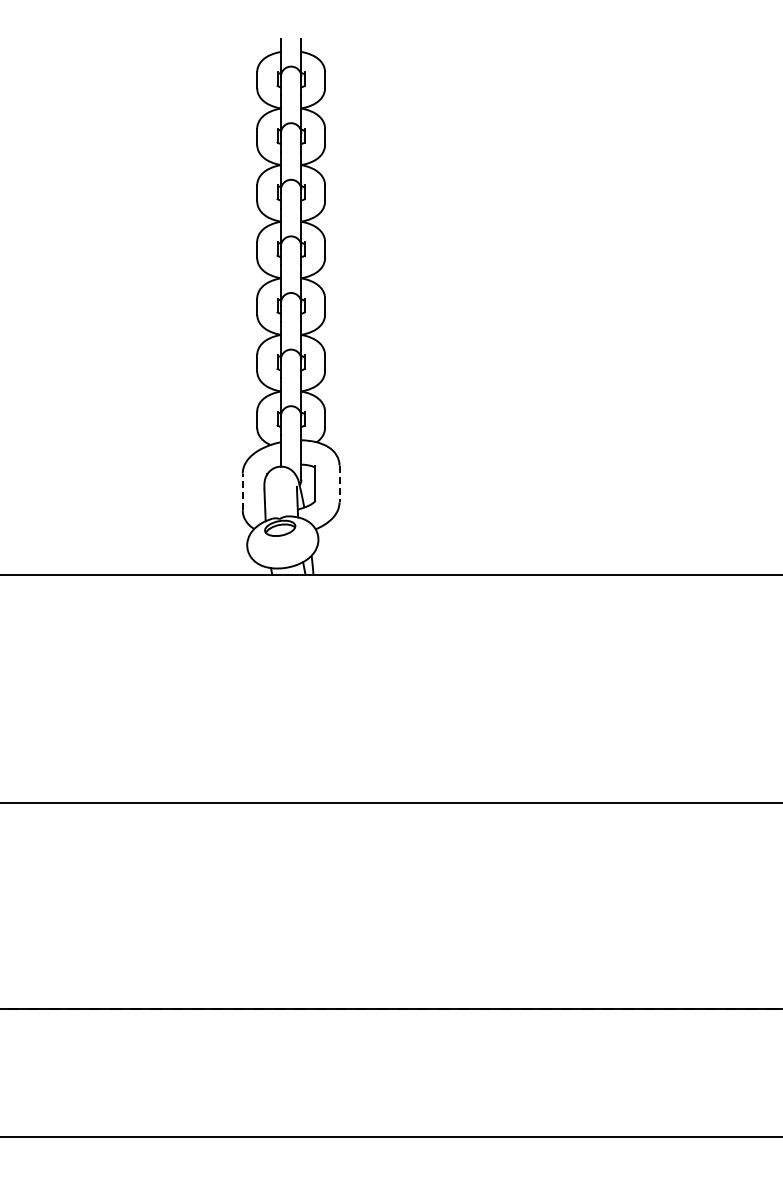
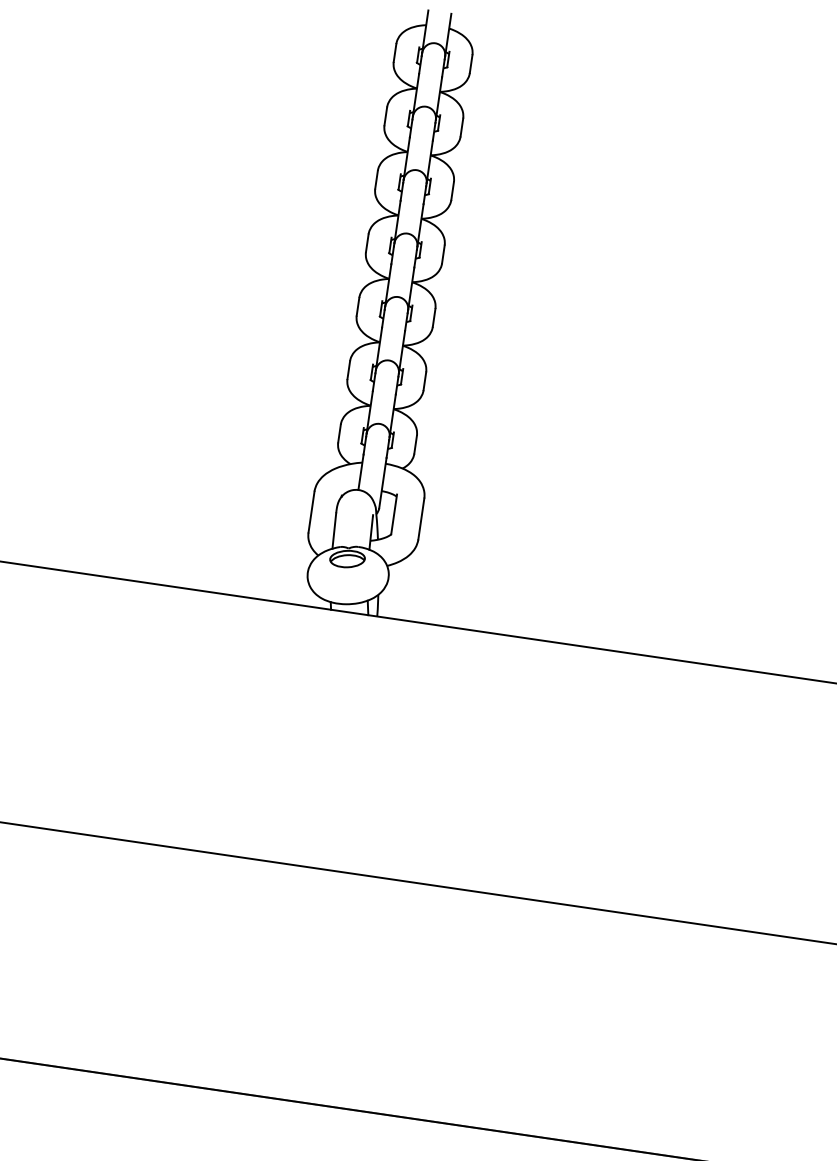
line: (339, 484) -> (421, 519), dashed -> solid
line: (242, 491) -> (311, 511), dashed -> solid

